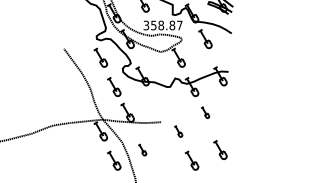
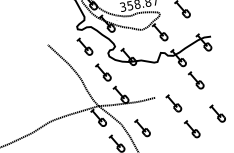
part: (205, 112) -> (196, 80), size x1.67
part: (178, 131) -> (173, 103), size x1.67
part: (142, 149) -> (142, 127), size x1.67

